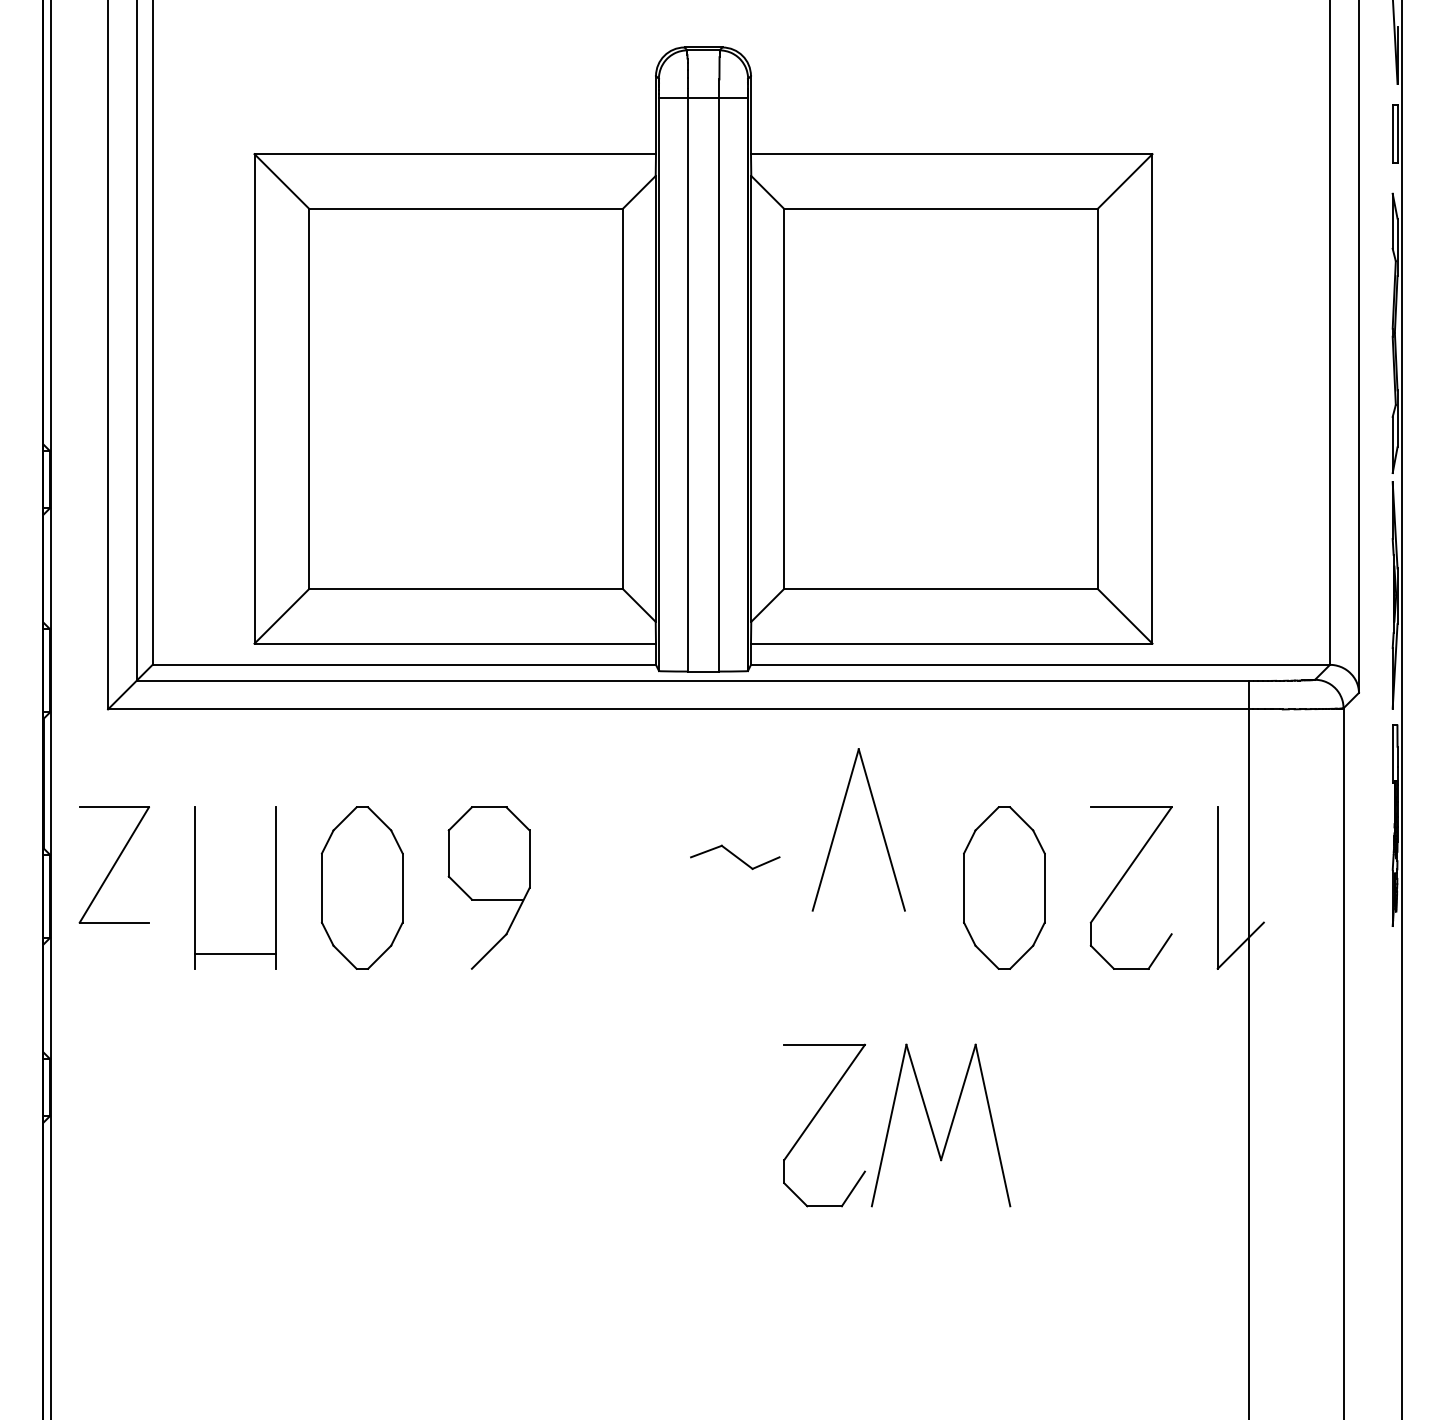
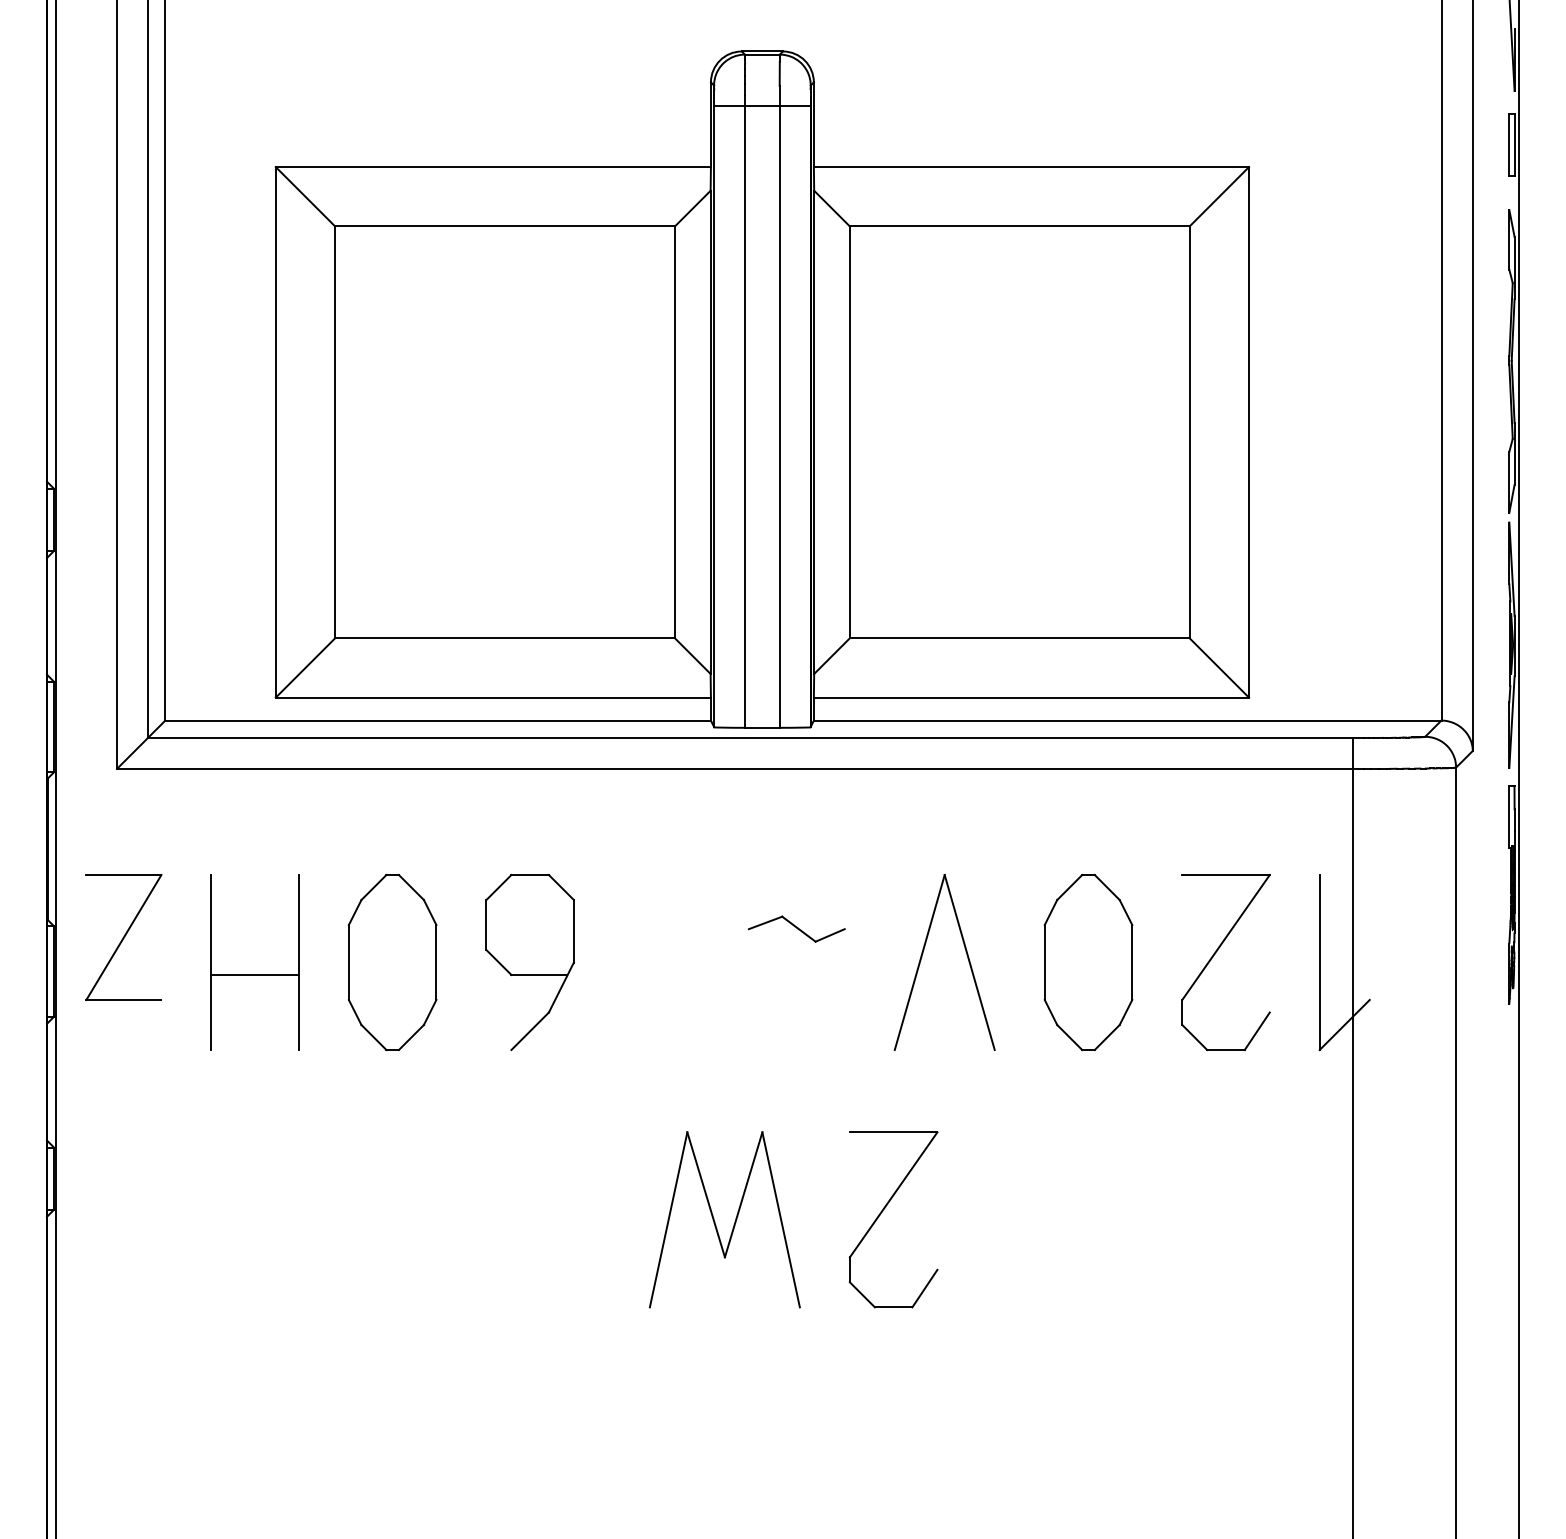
part: (838, 825) -> (922, 957), moved
line: (234, 953) -> (254, 974), moved
part: (932, 1127) -> (715, 1221), moved

